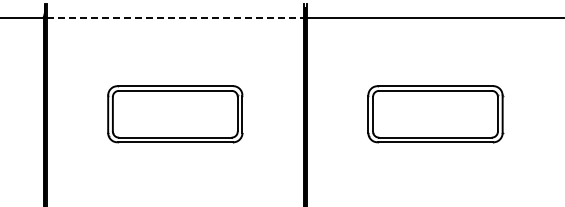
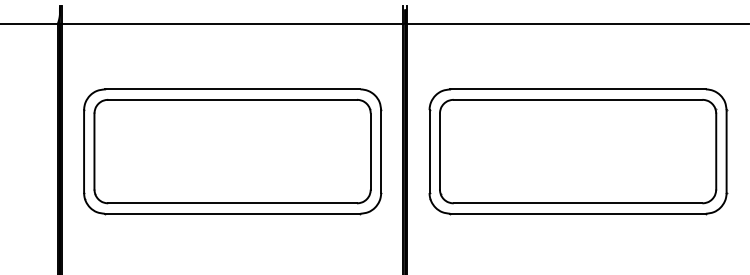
line: (175, 17) -> (232, 23), dashed -> solid
part: (175, 114) -> (232, 152), size x1.67
part: (435, 114) -> (578, 152), size x1.67

